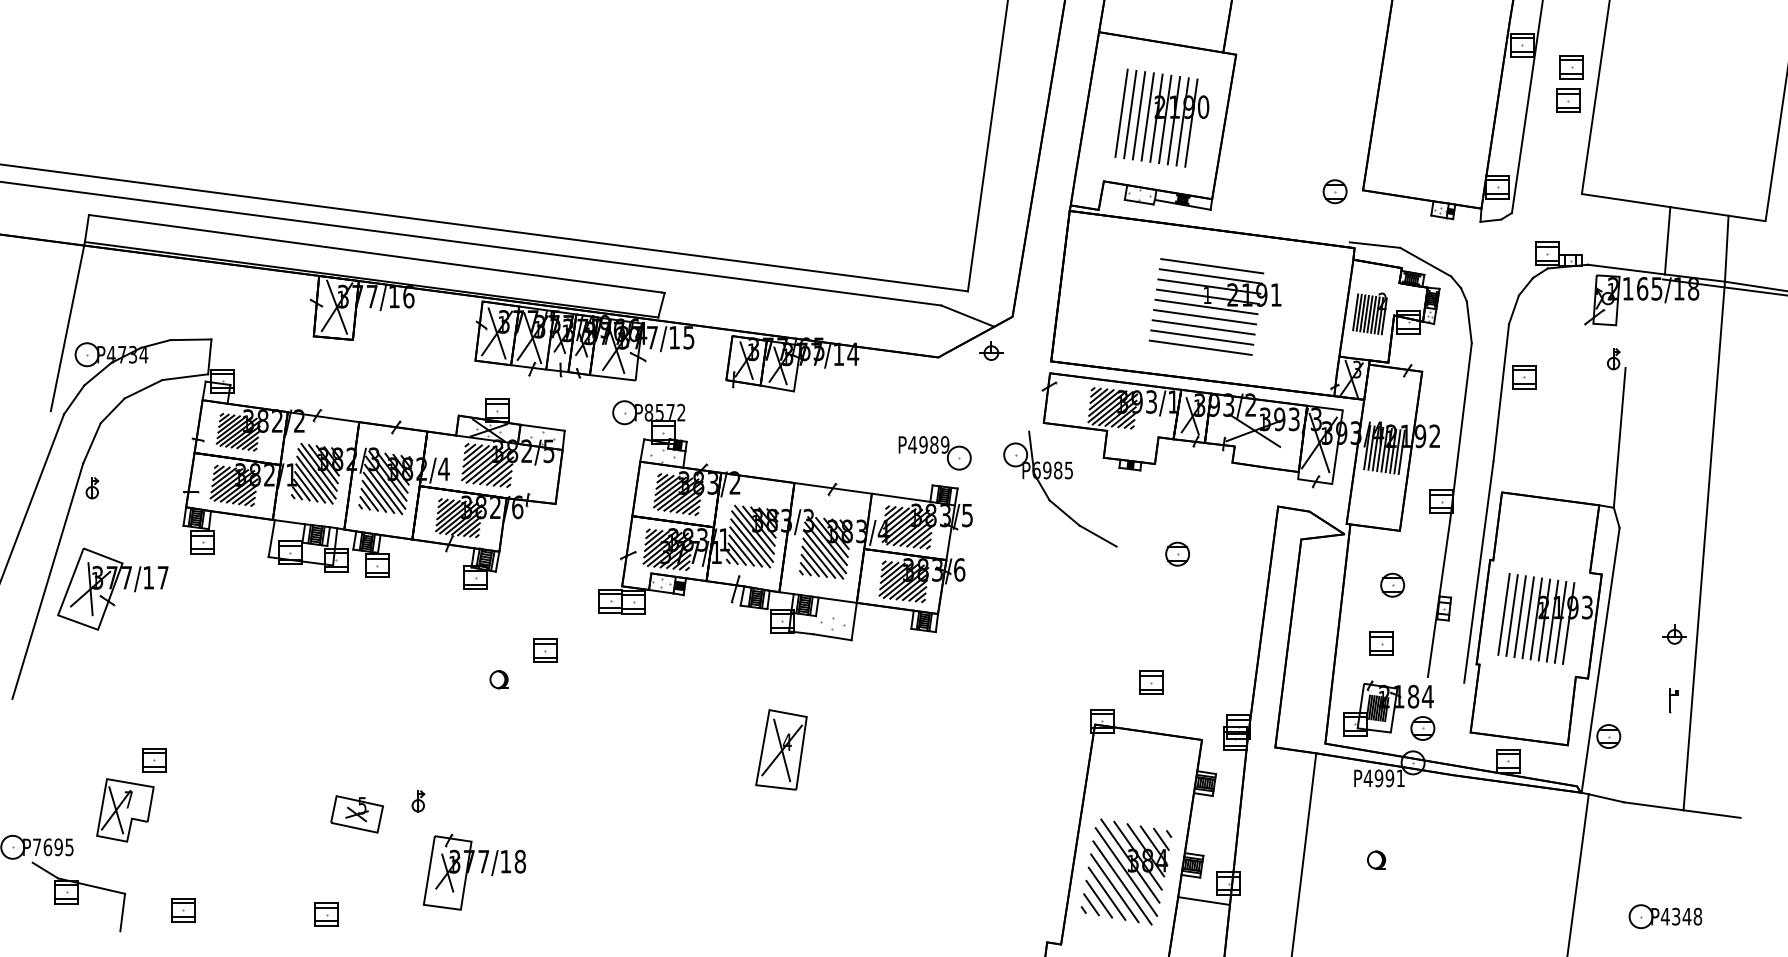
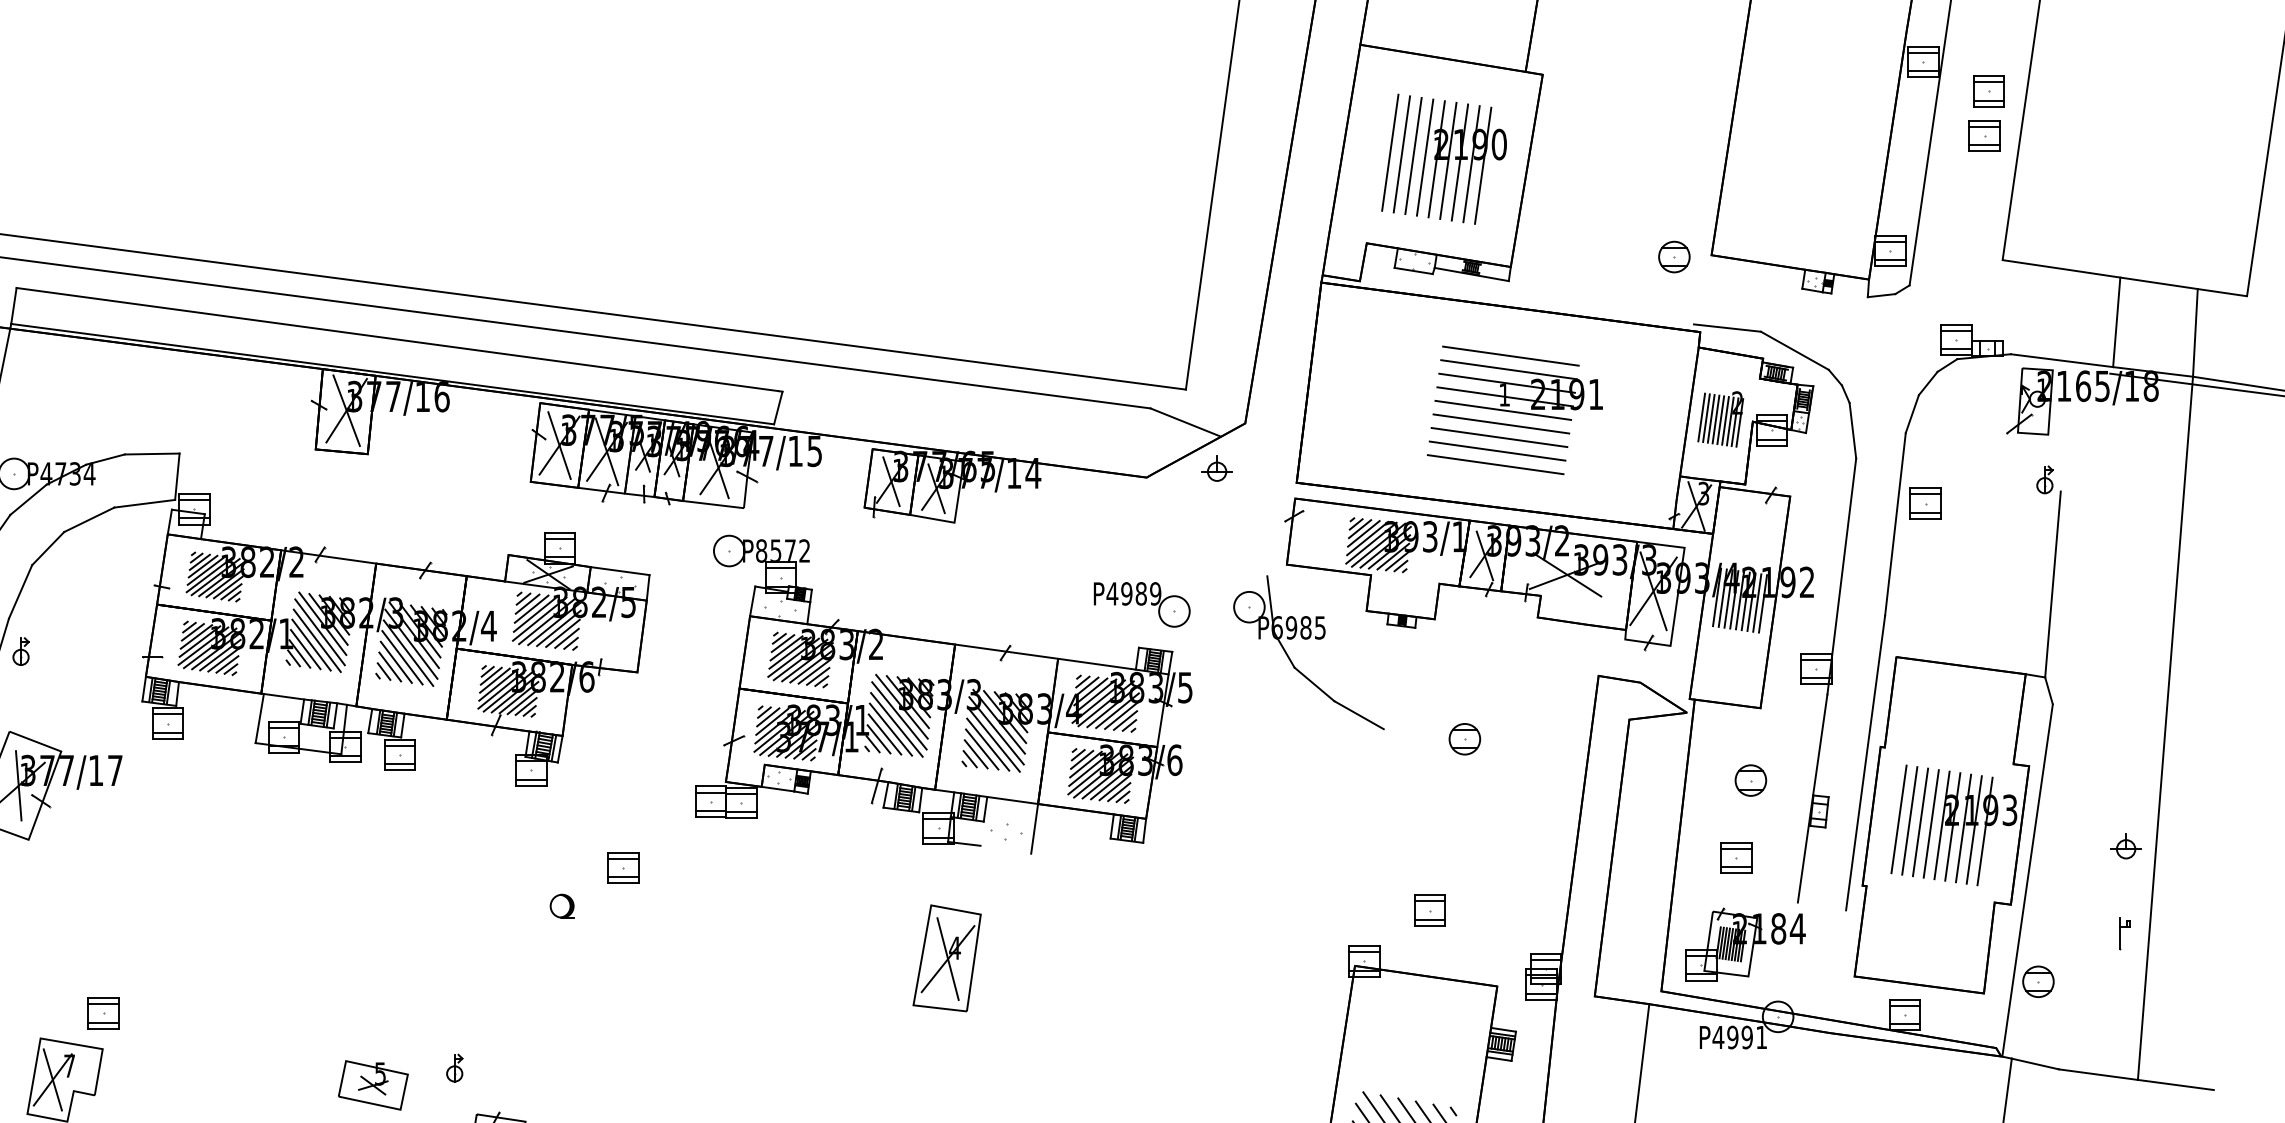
line: (832, 637) -> (1005, 850), removed
part: (1422, 728) -> (1790, 971), removed
part: (781, 749) -> (947, 957), moved

